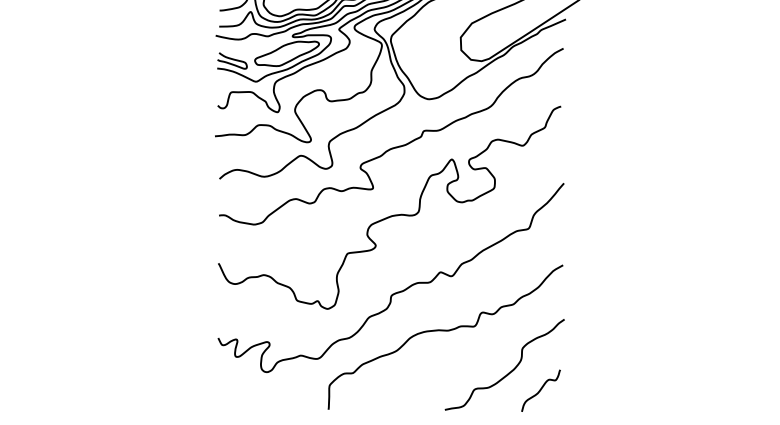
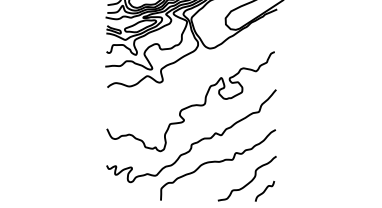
curve: (393, 146) -> (192, 71), removed

